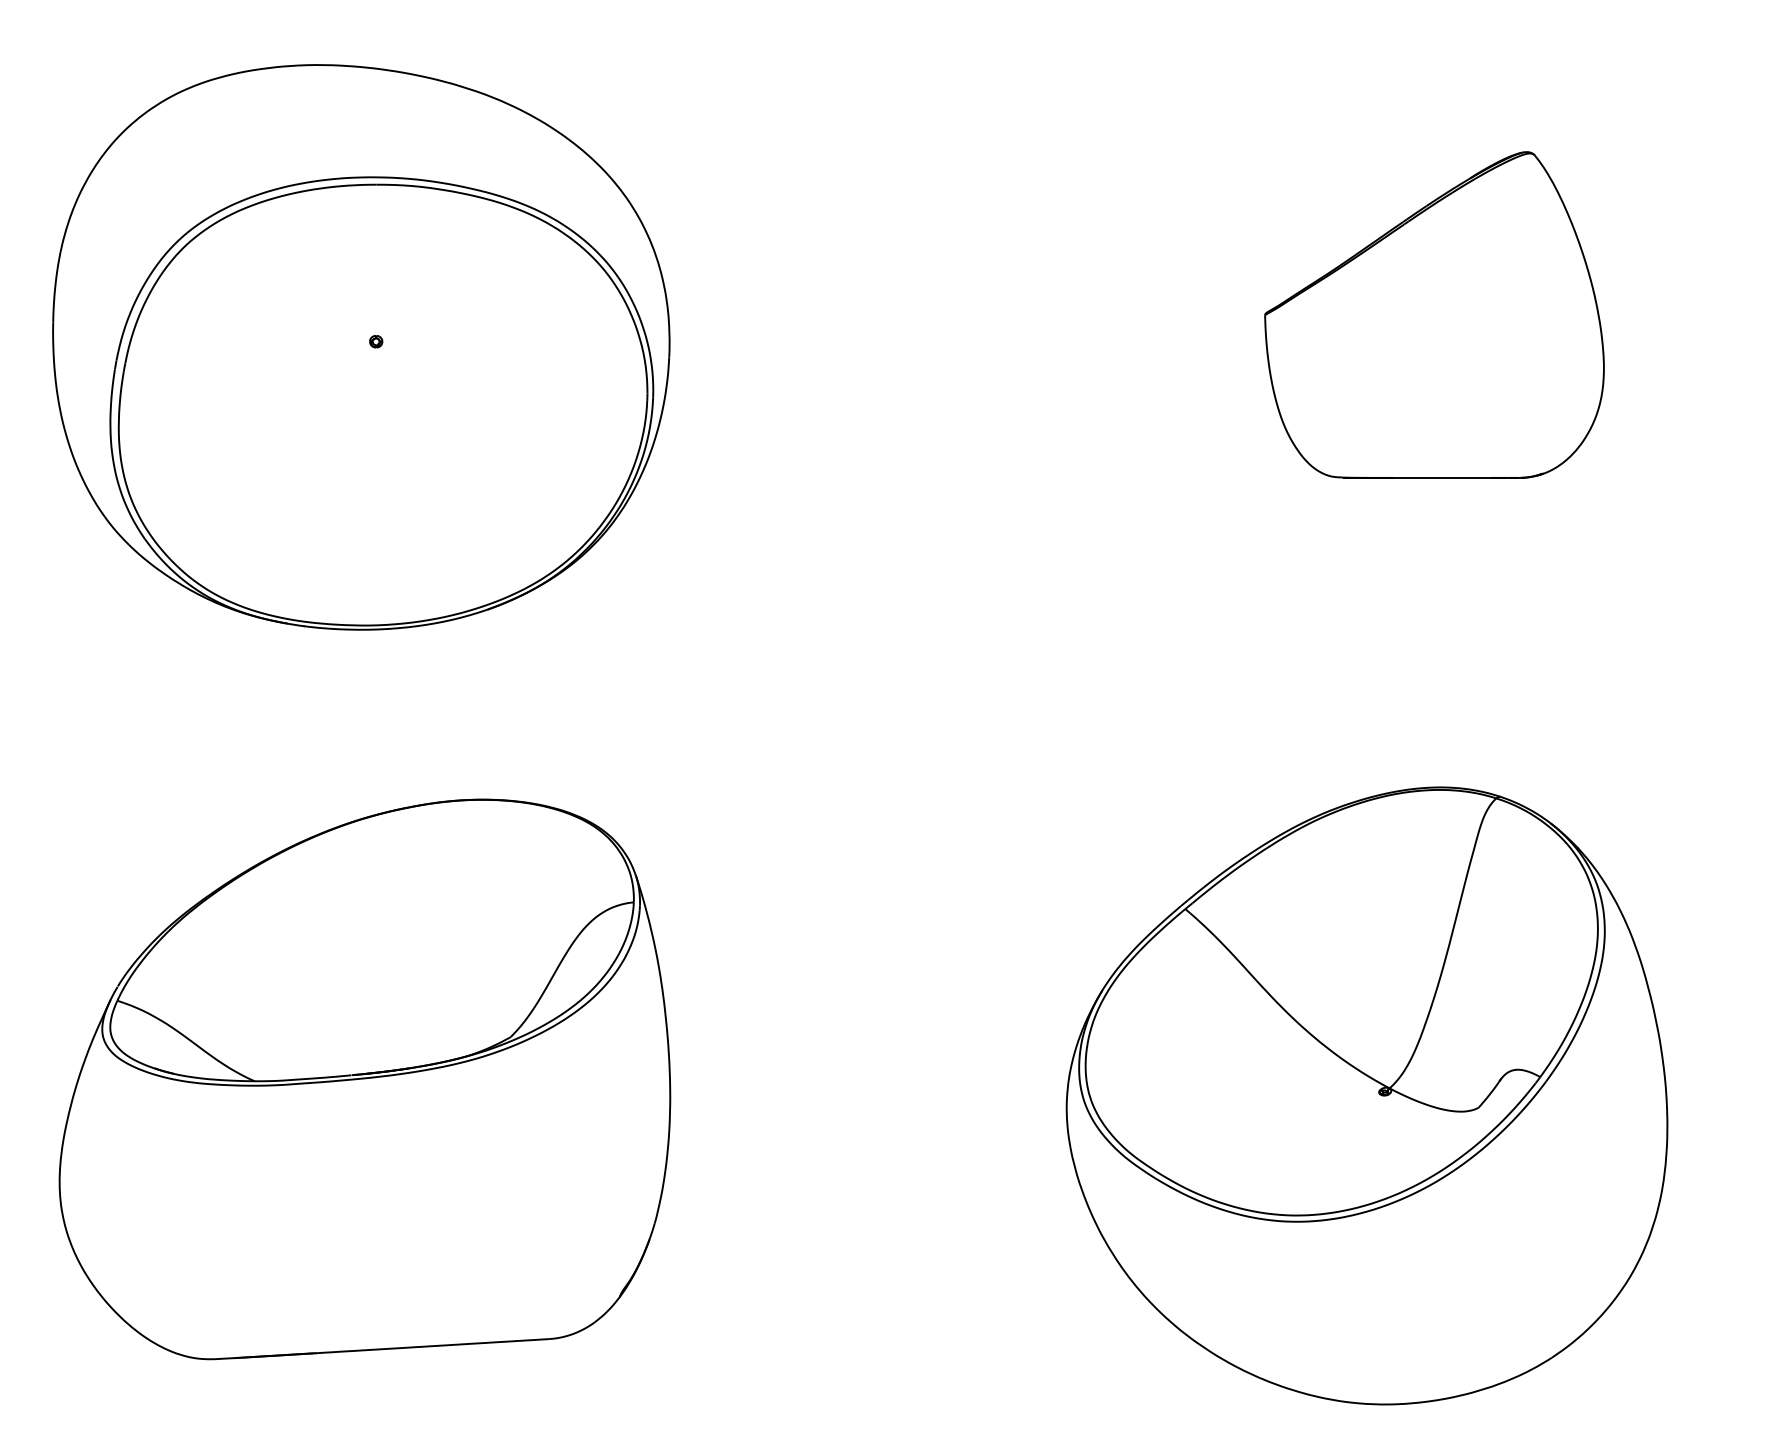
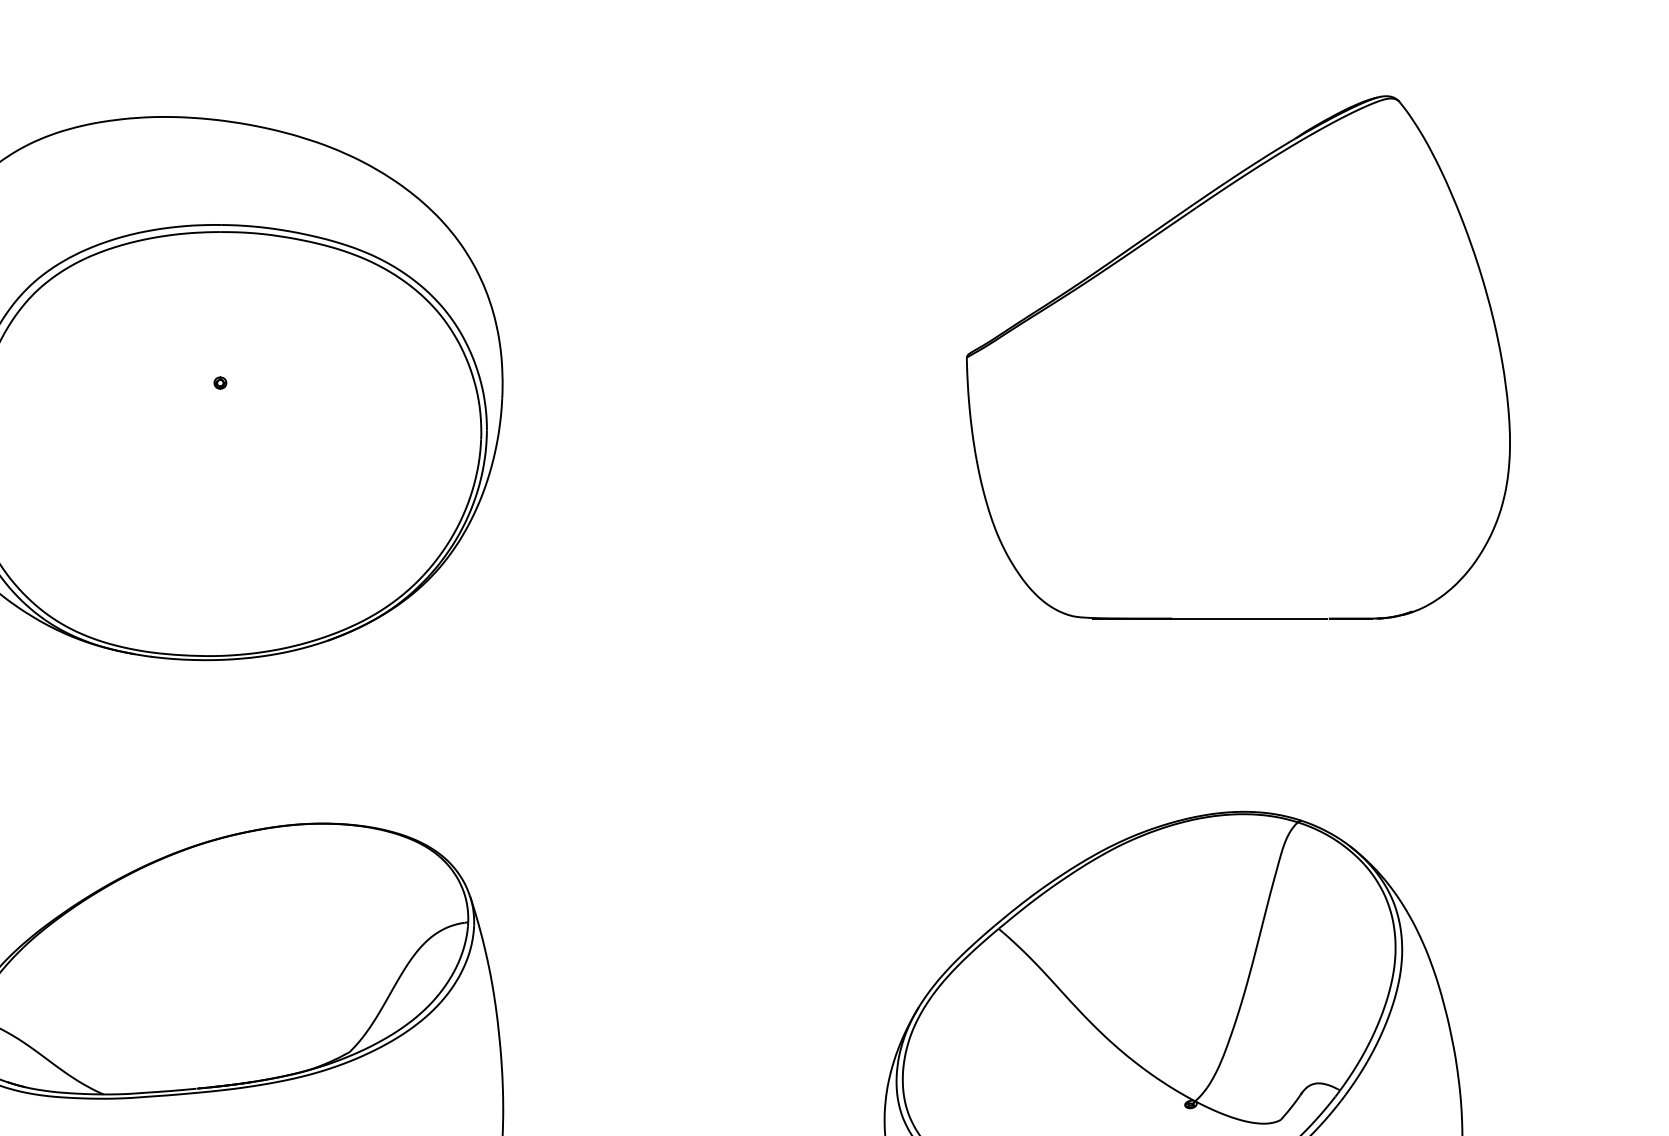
part: (1434, 314) -> (1238, 356), size x1.67

